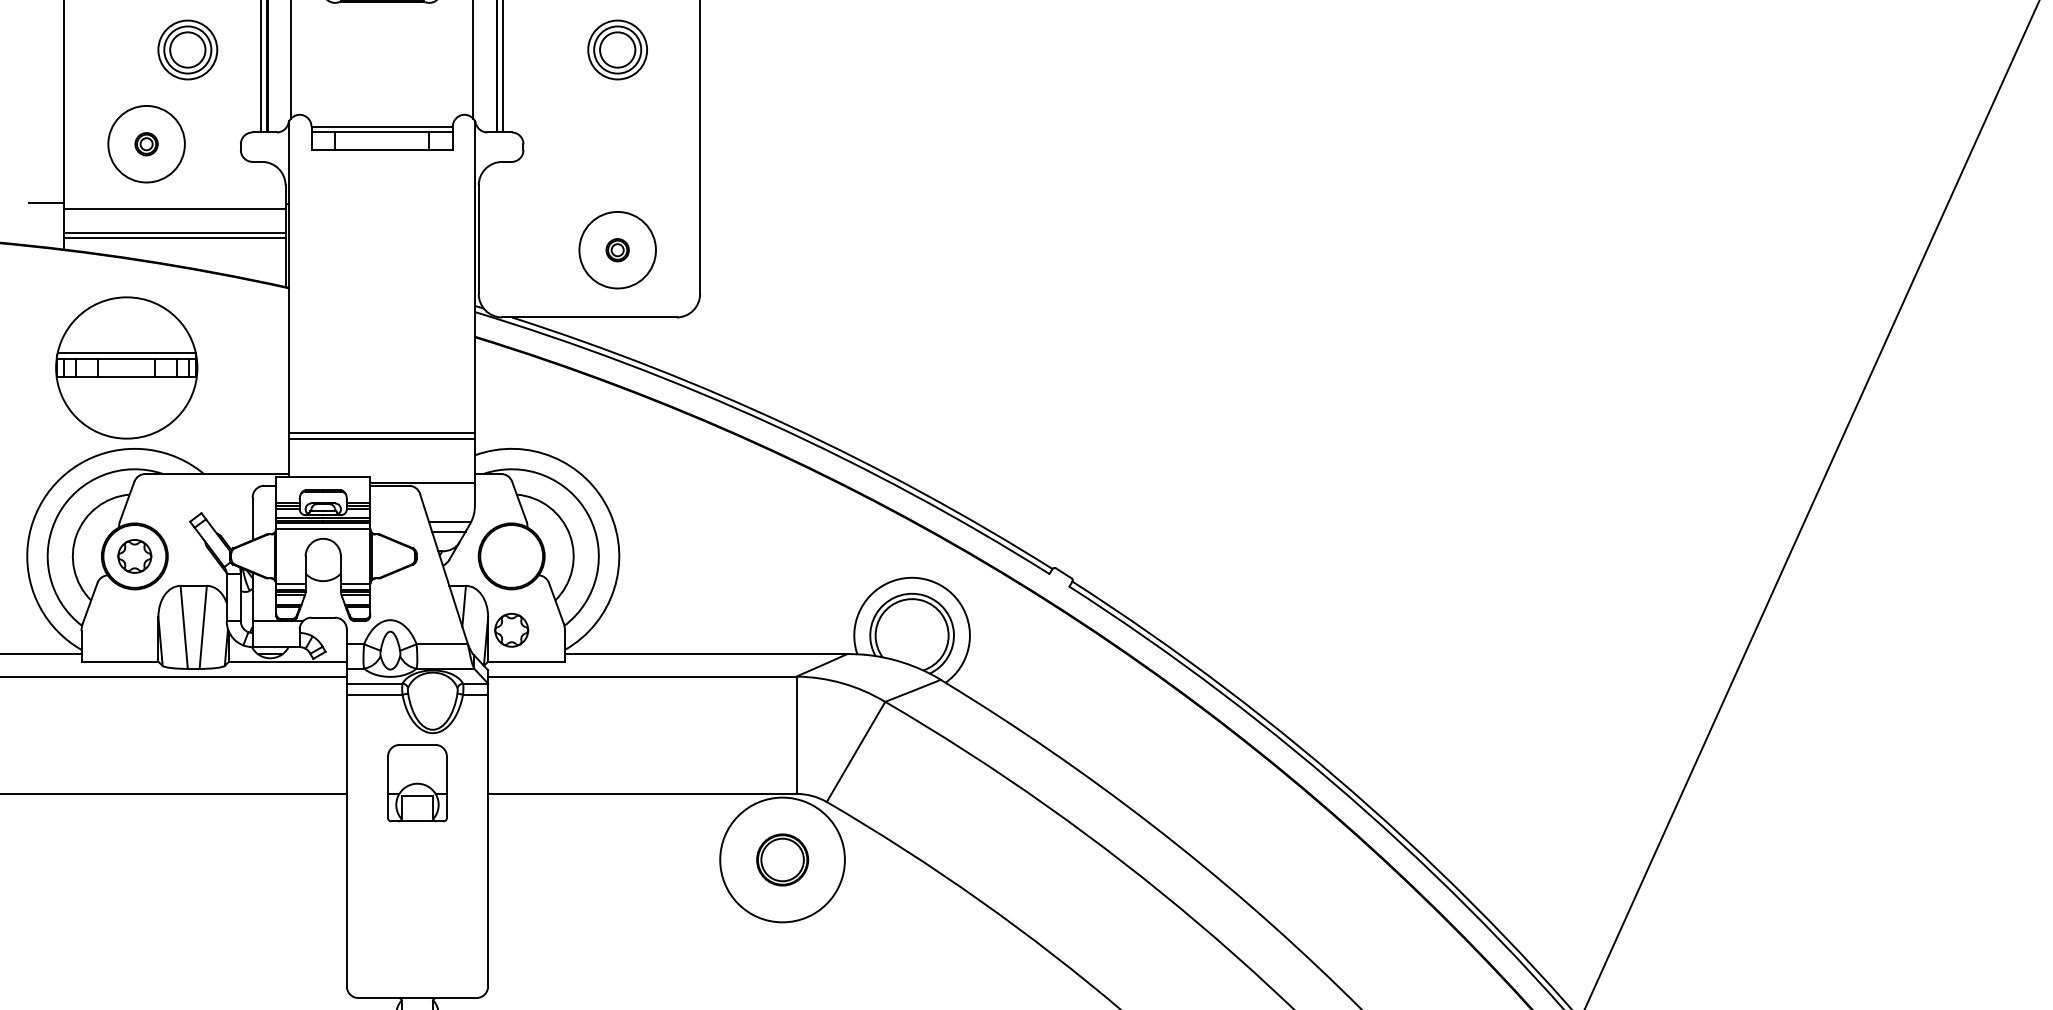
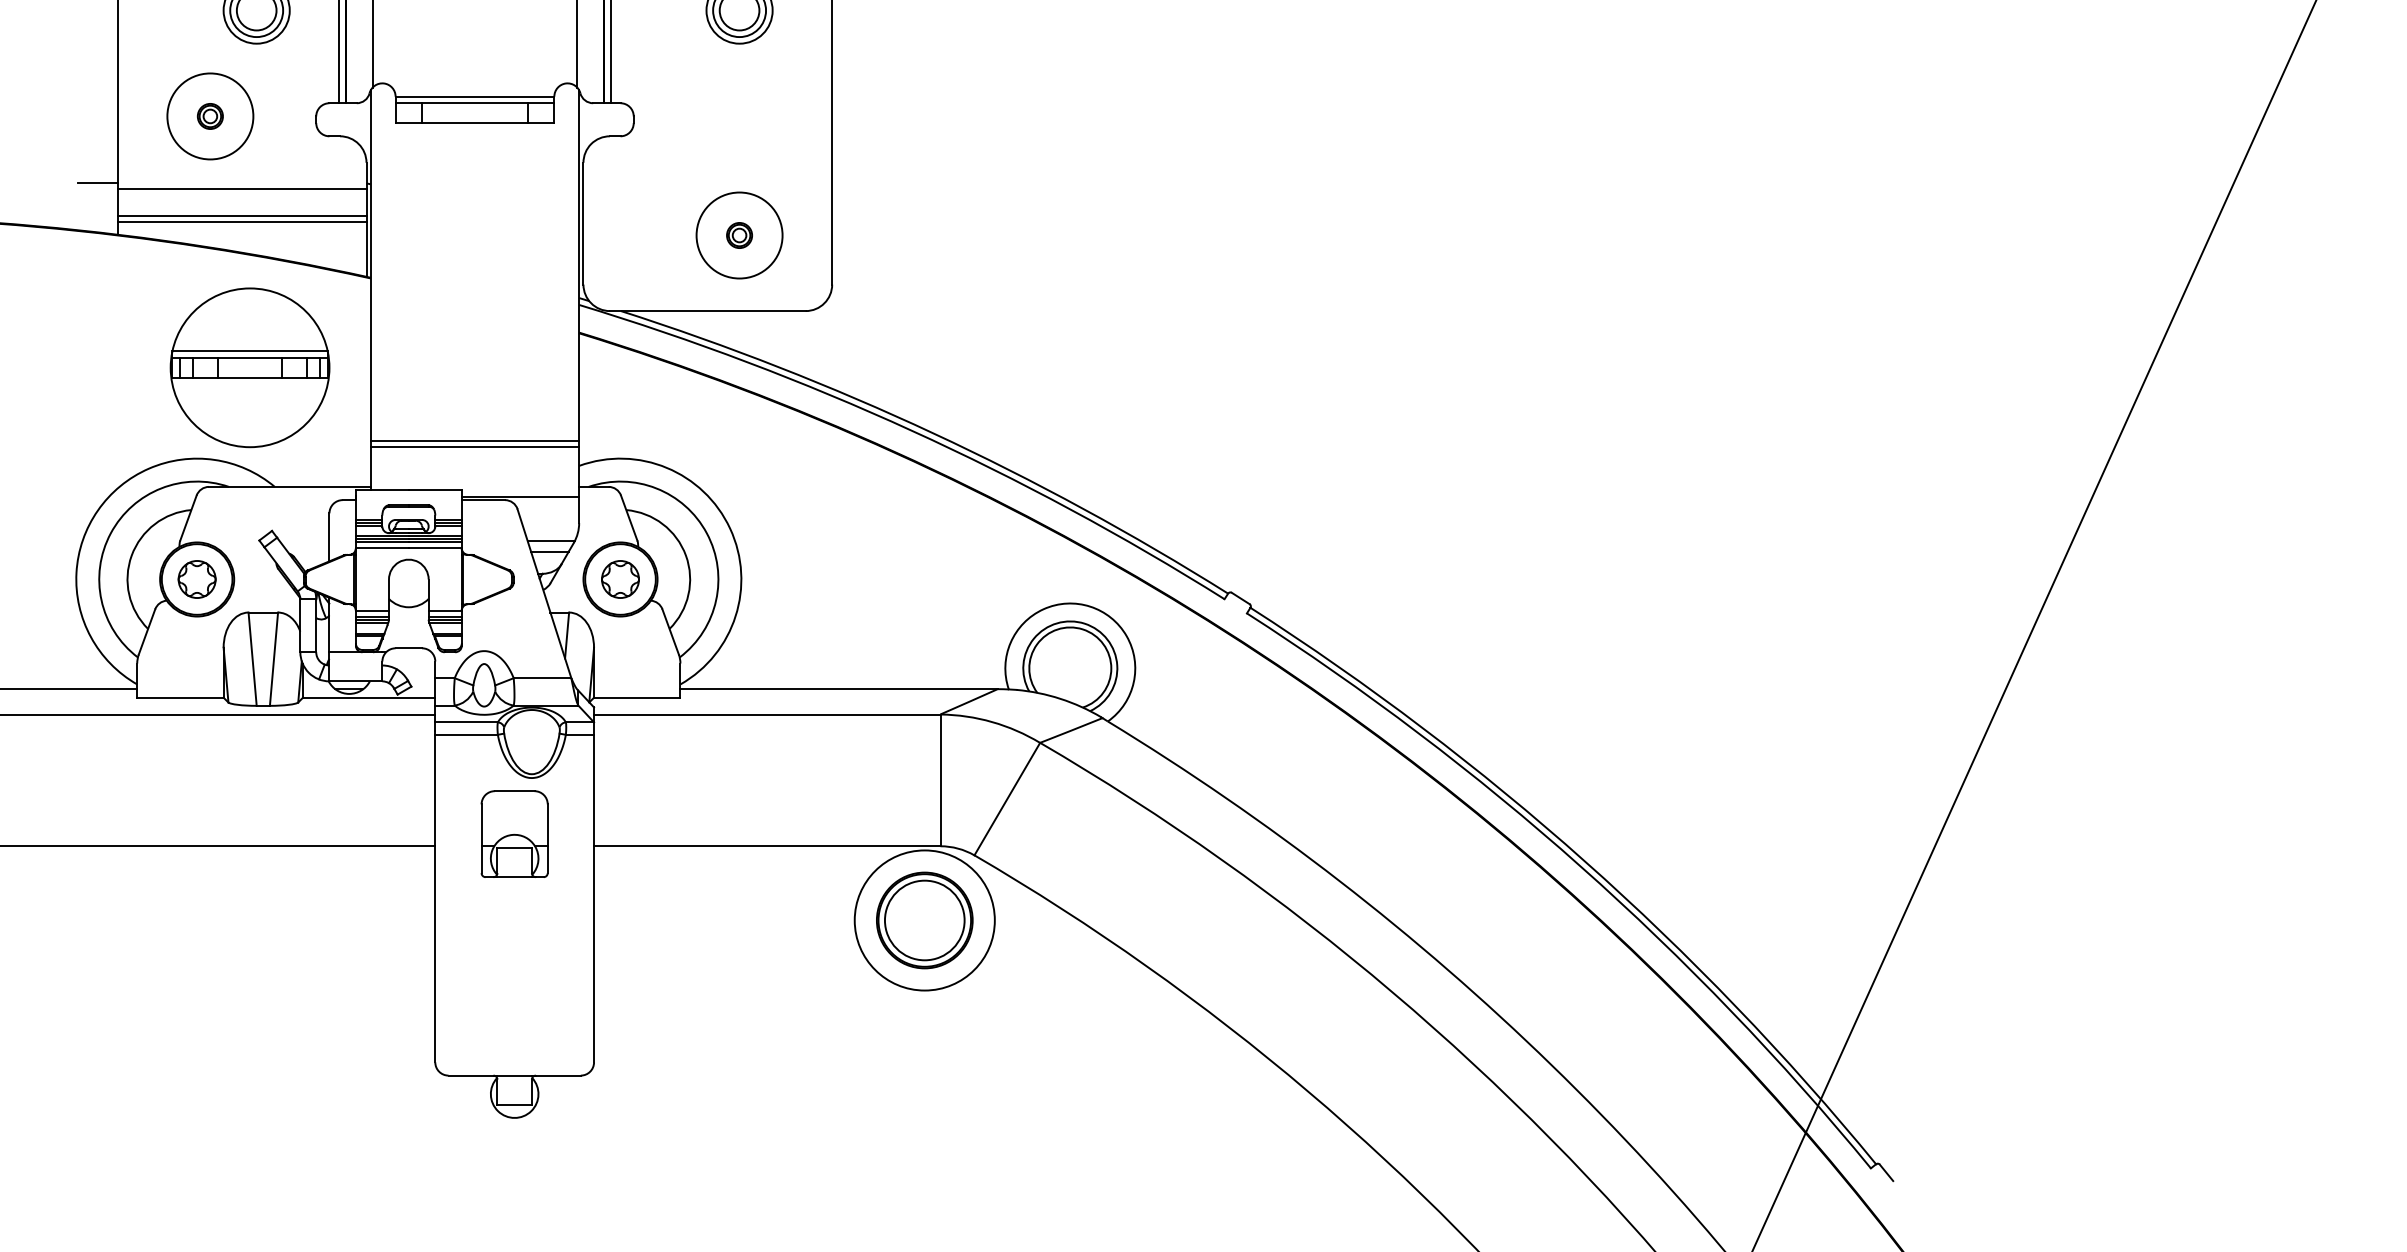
part: (126, 367) -> (249, 367), moved
part: (511, 630) -> (620, 579), moved
part: (782, 859) -> (924, 920), size x1.67

